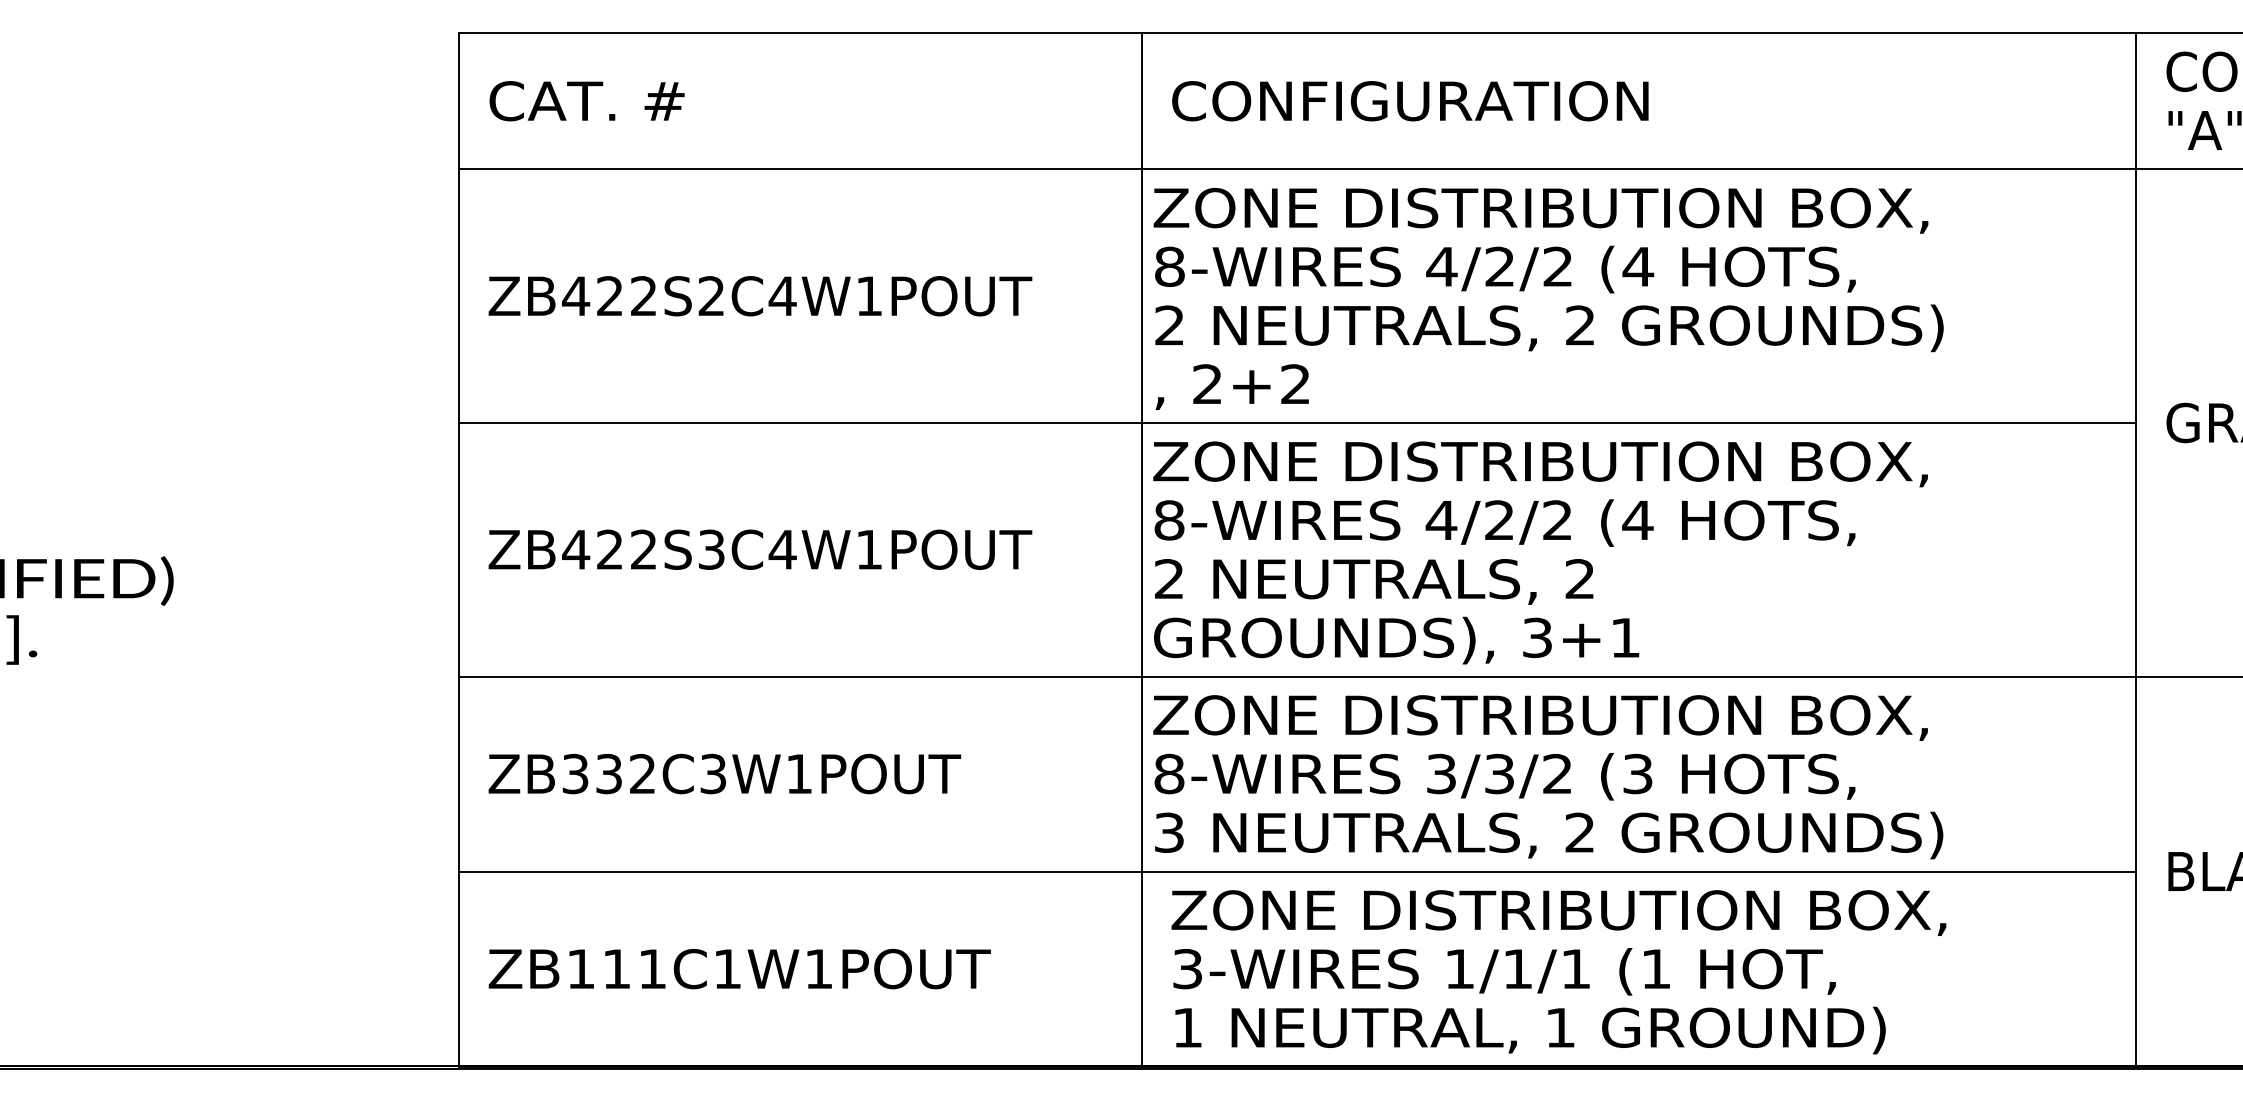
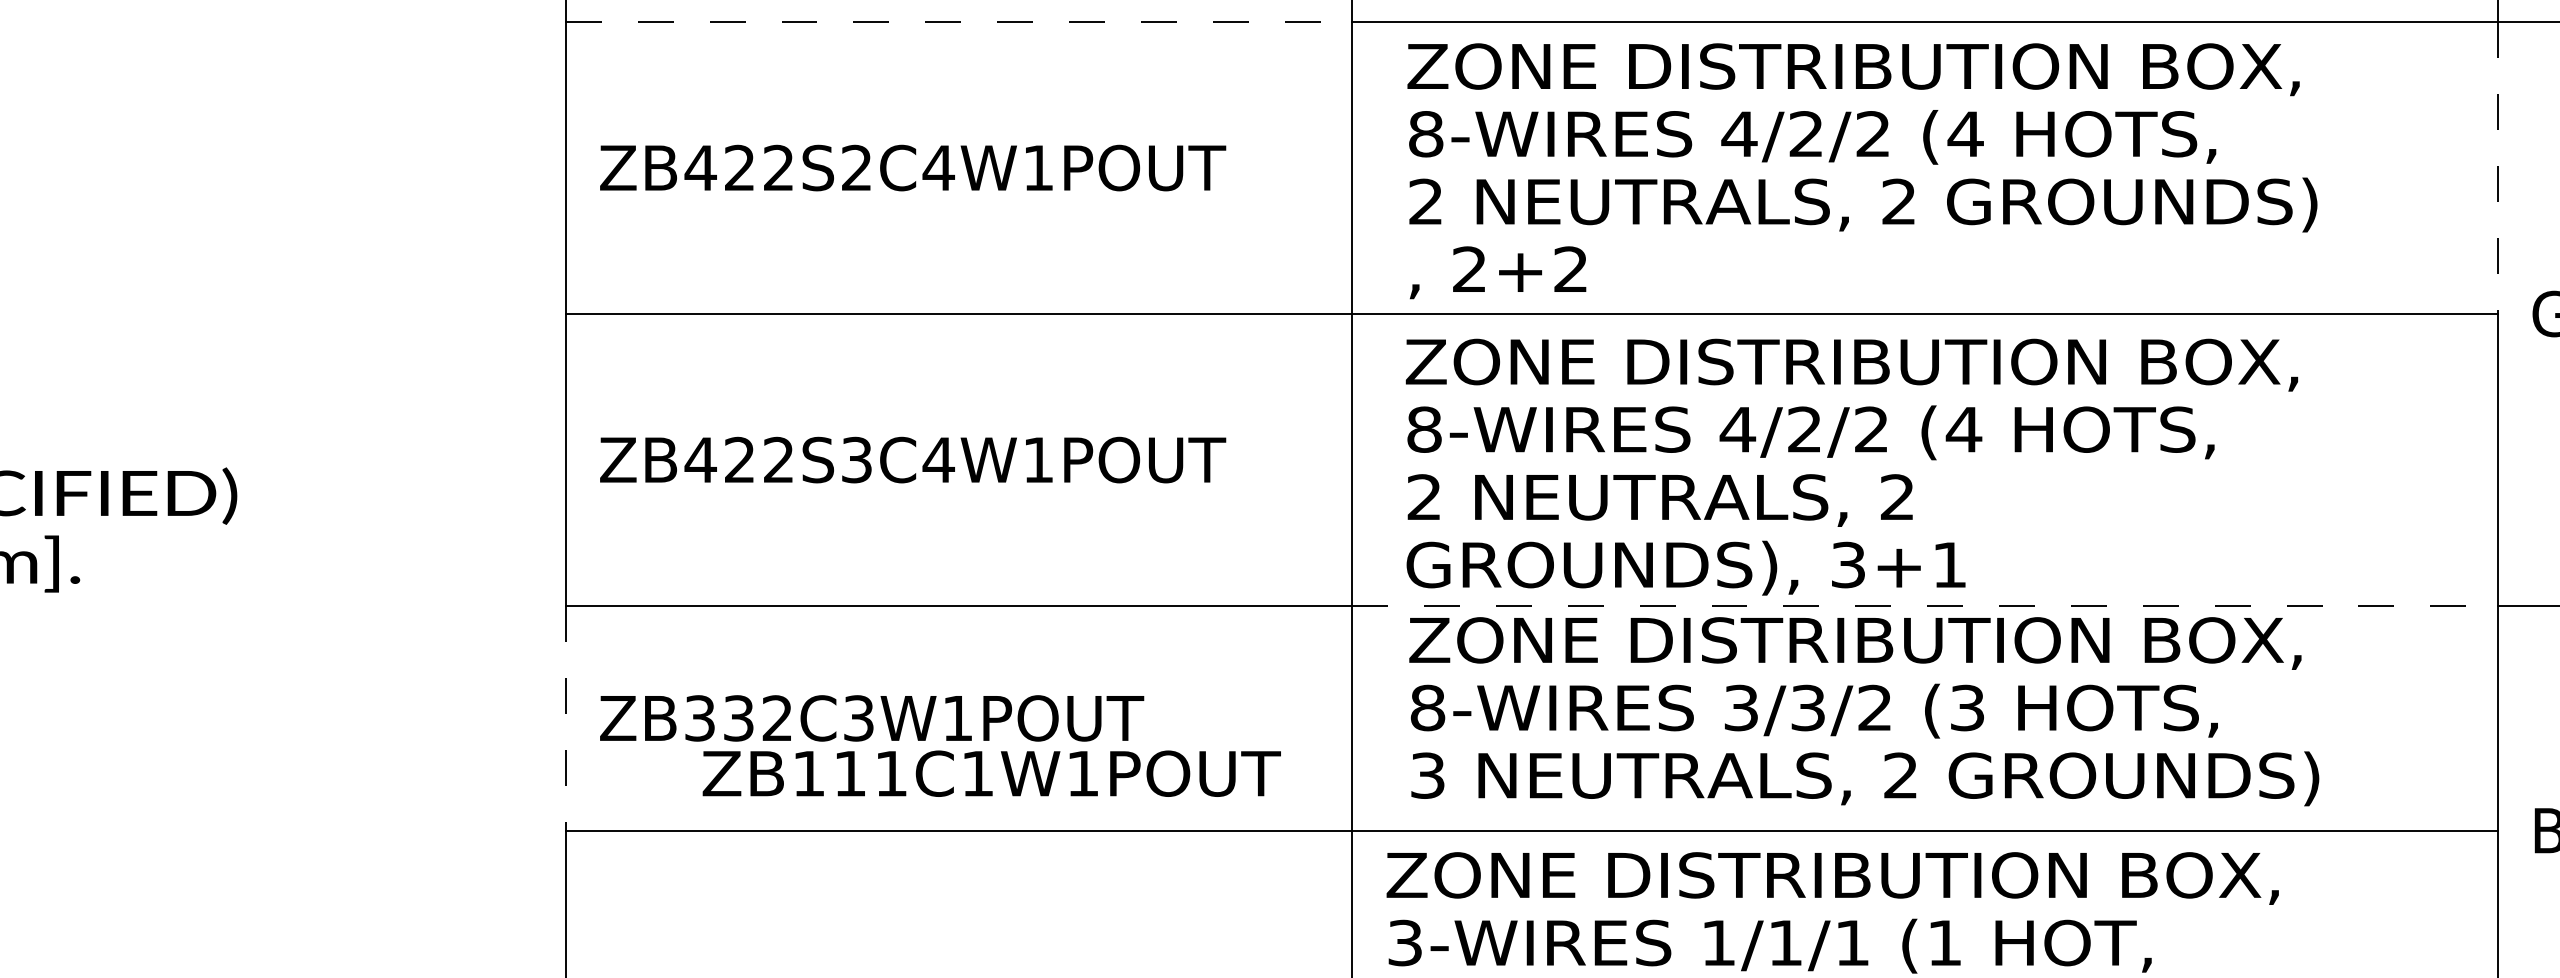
line: (800, 169) -> (959, 22), solid -> dashed
line: (2136, 296) -> (2498, 168), solid -> dashed
text: (1548, 298) -> (1862, 170), moved
text: (1540, 552) -> (1851, 466), moved
line: (1639, 676) -> (1925, 606), solid -> dashed
line: (458, 774) -> (565, 718), solid -> dashed
text: (1548, 777) -> (1864, 712), moved
text: (739, 969) -> (991, 774), moved

